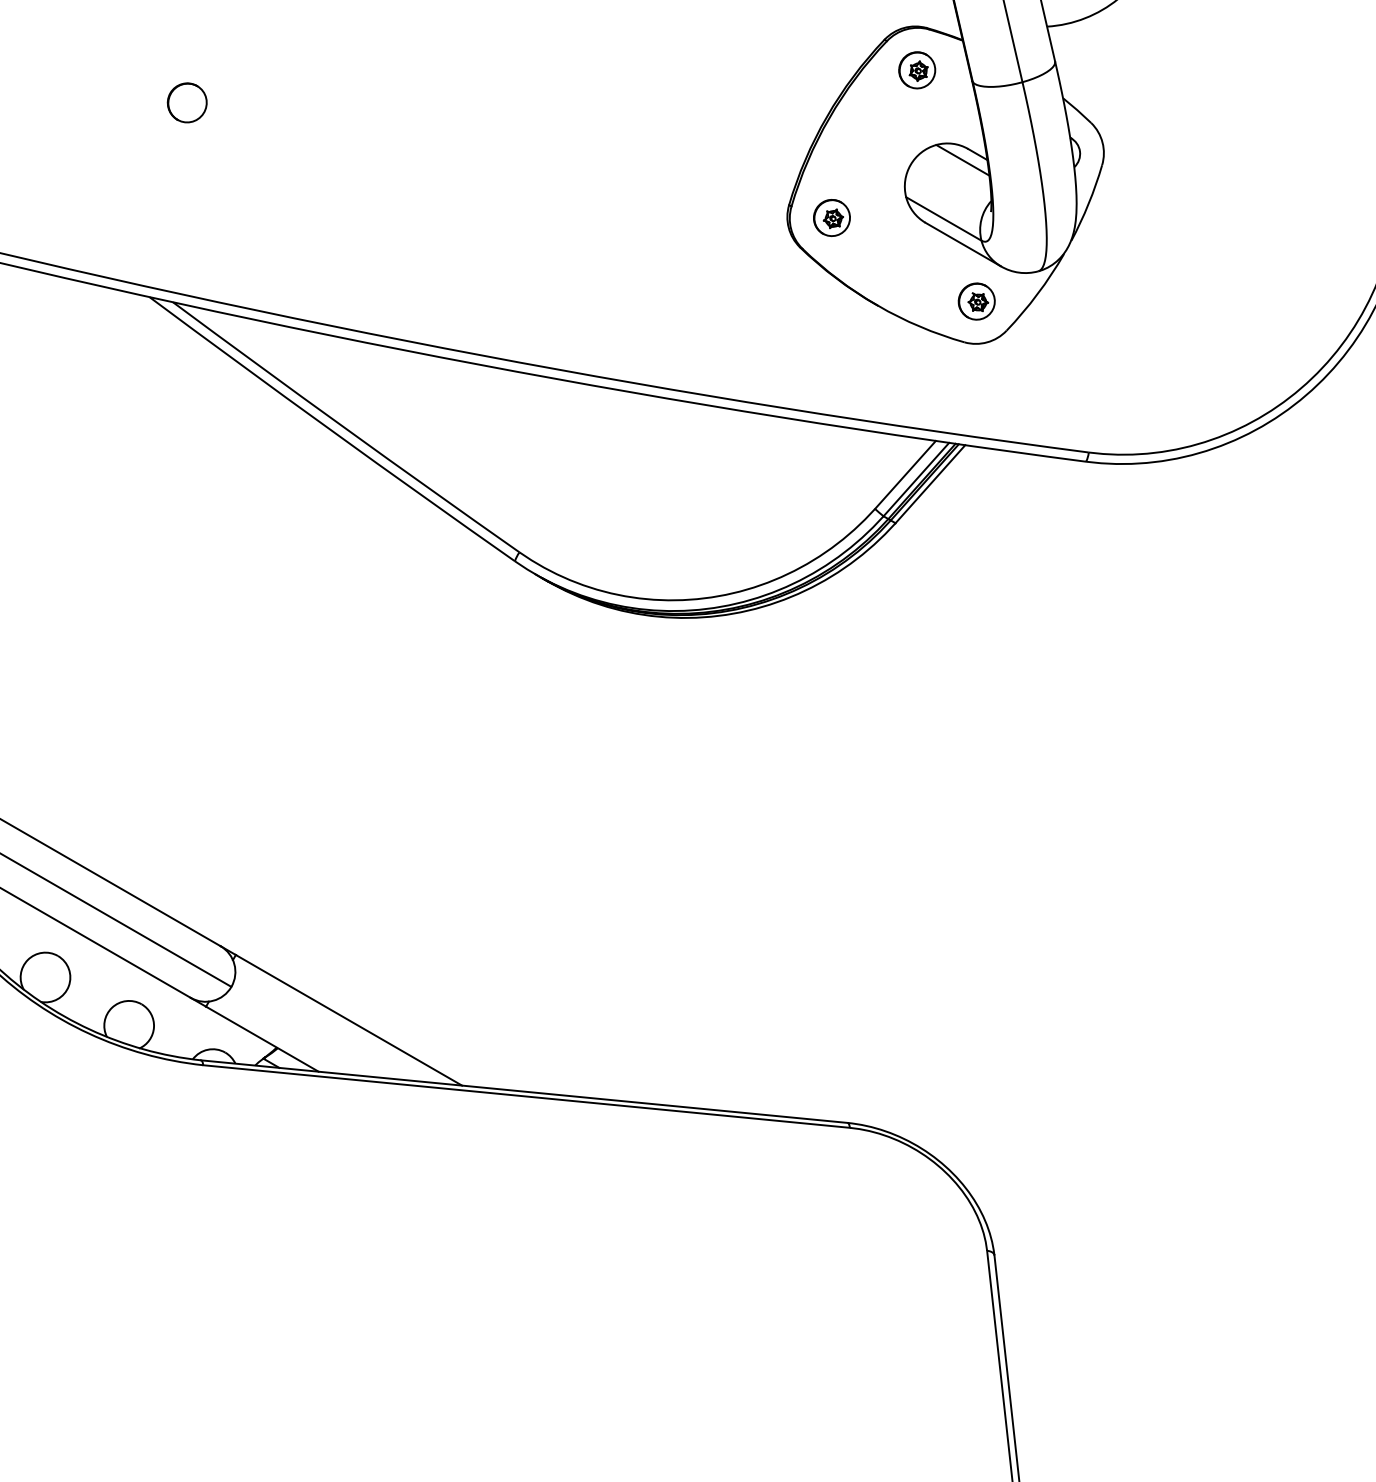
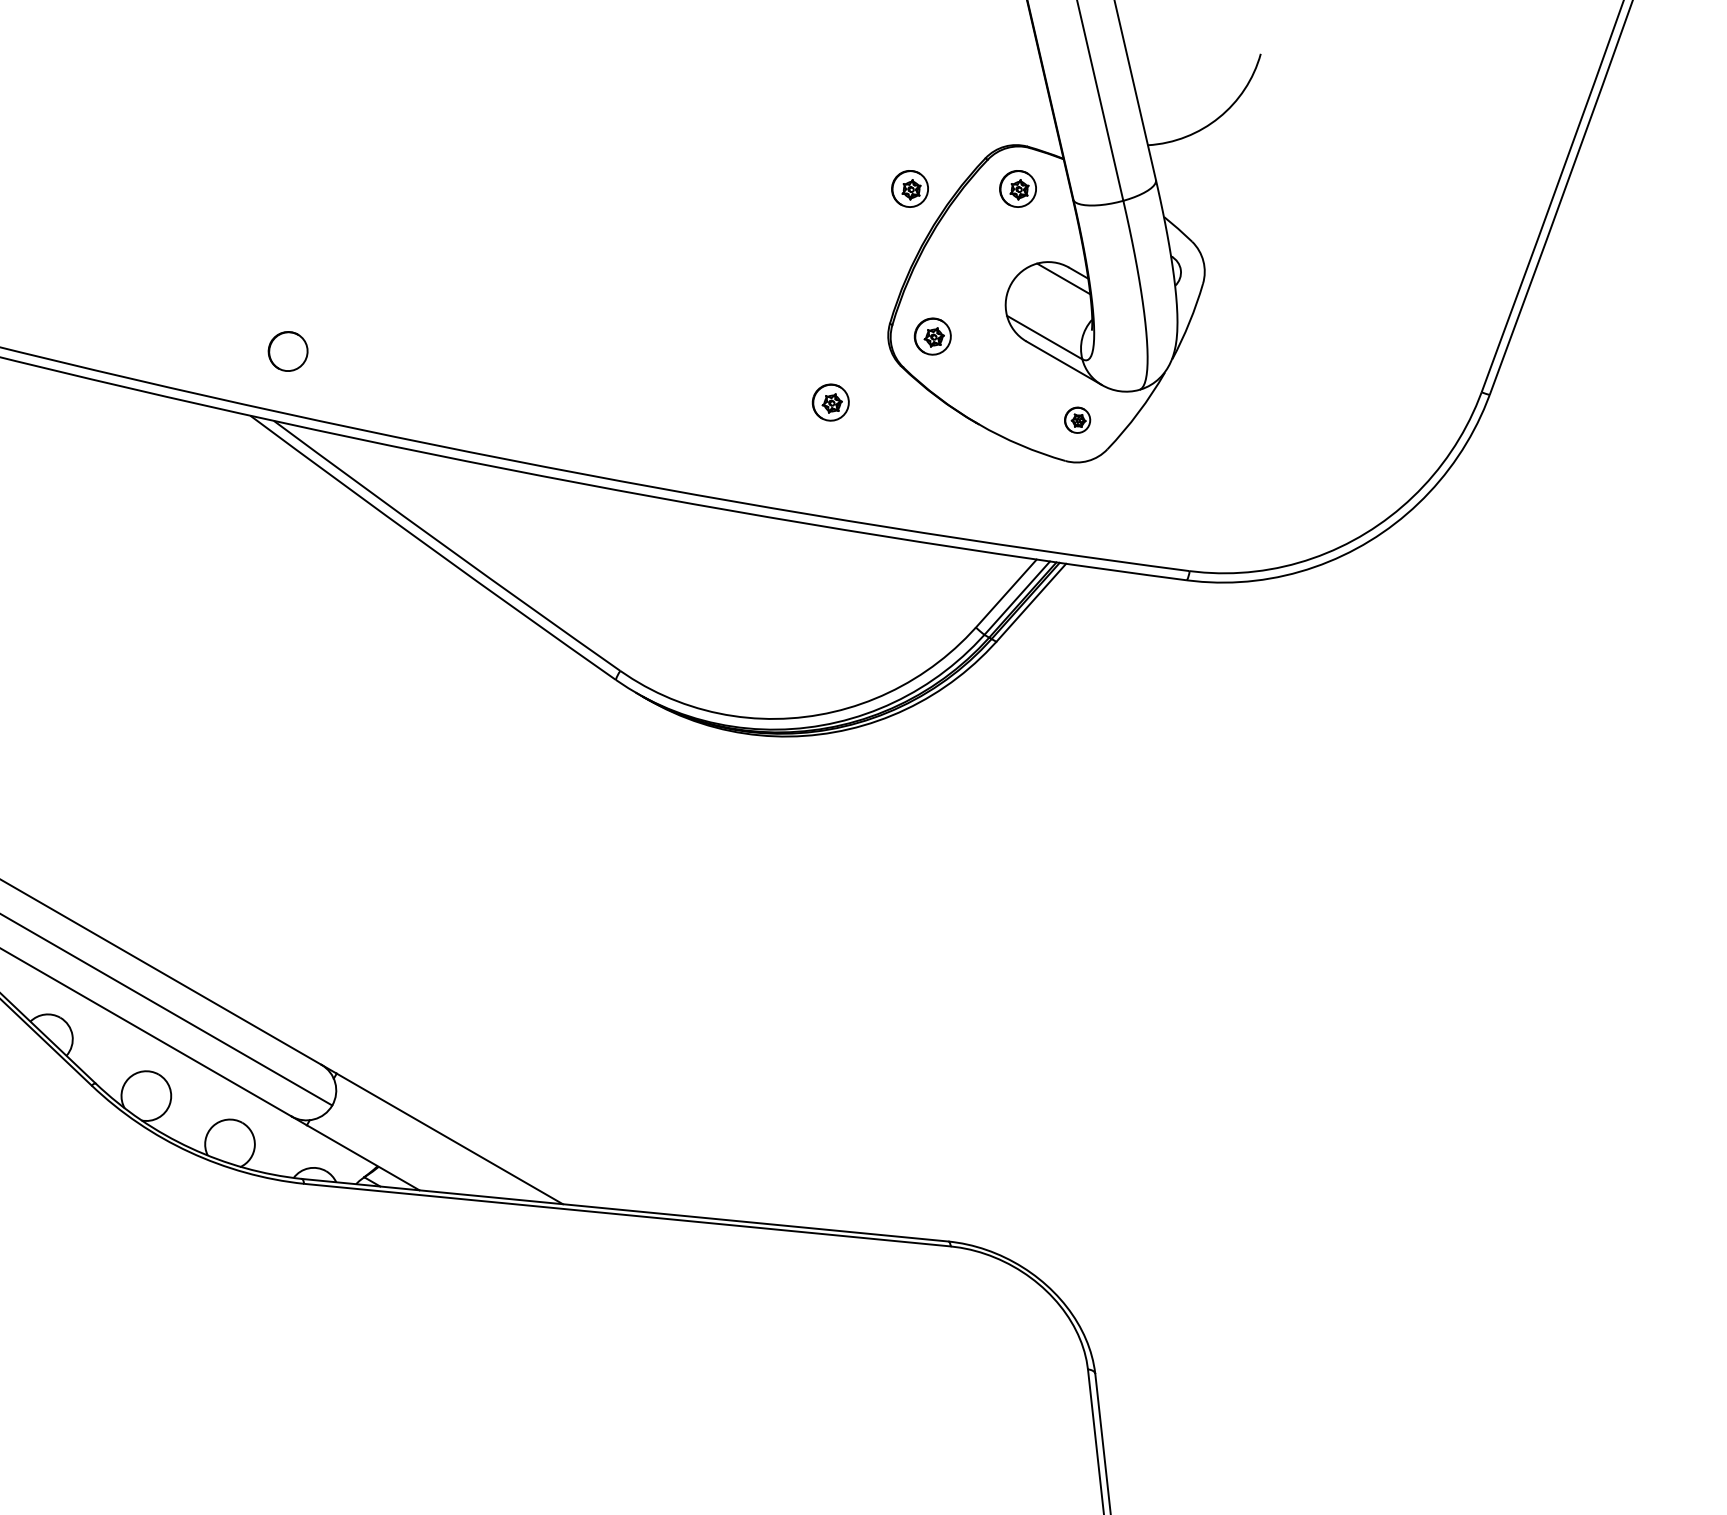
part: (808, 69) -> (909, 188), added
part: (186, 102) -> (287, 351), moved
part: (729, 283) -> (830, 402), added
part: (976, 301) -> (1077, 420), size x0.7

